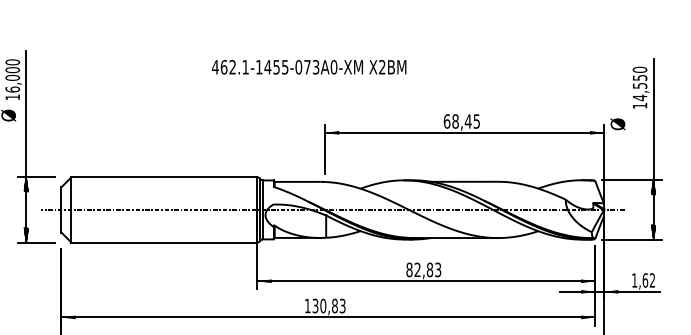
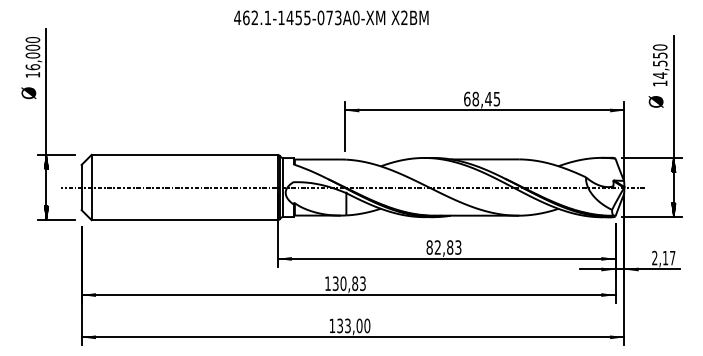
text: (309, 66) -> (331, 17), moved
text: (617, 123) -> (655, 101), moved
text: (643, 279) -> (663, 257), 1,62 -> 2,17

